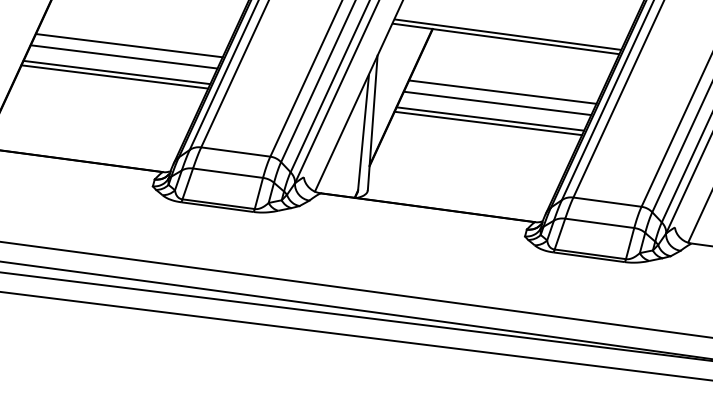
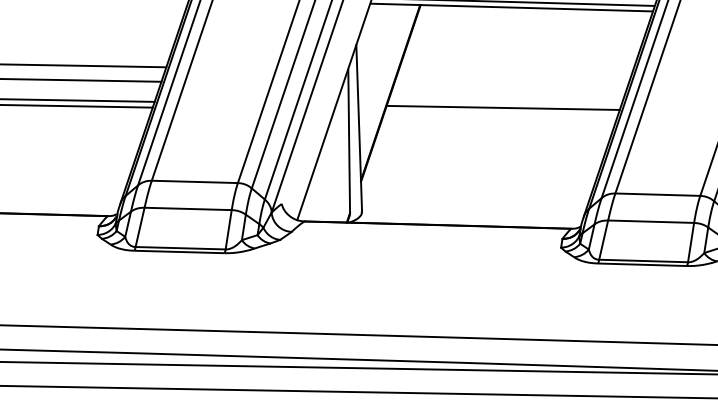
line: (502, 91) -> (514, 72), removed
line: (497, 103) -> (509, 87), removed
line: (488, 123) -> (501, 113), removed

